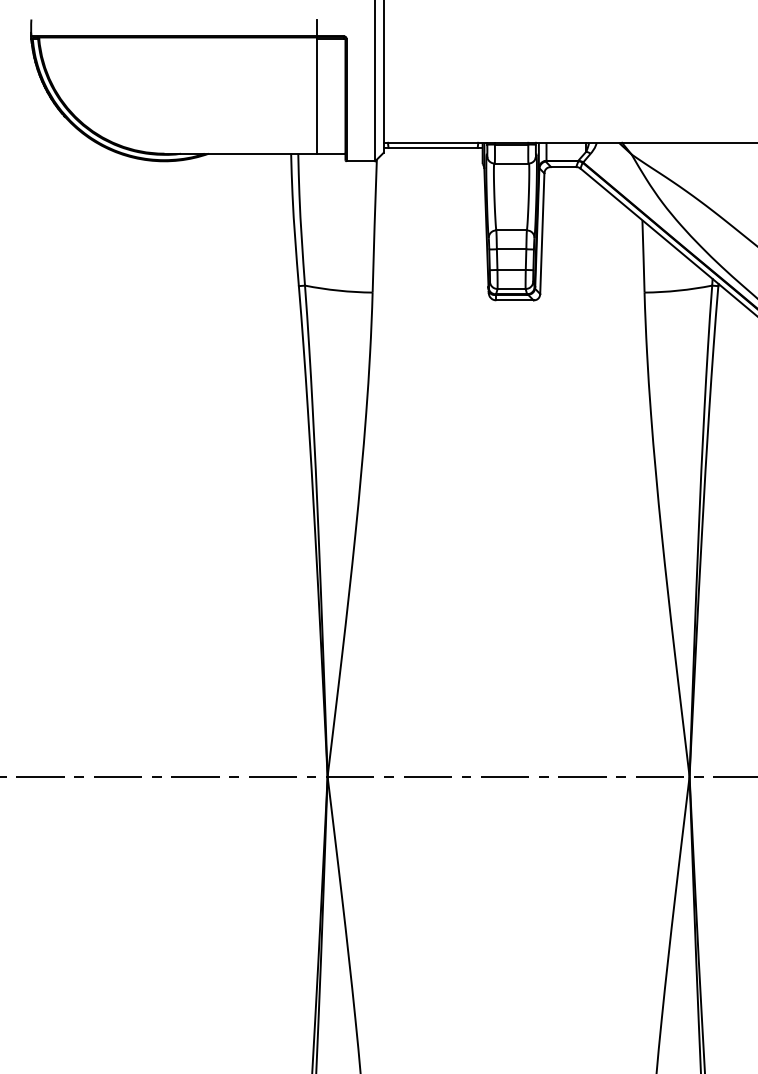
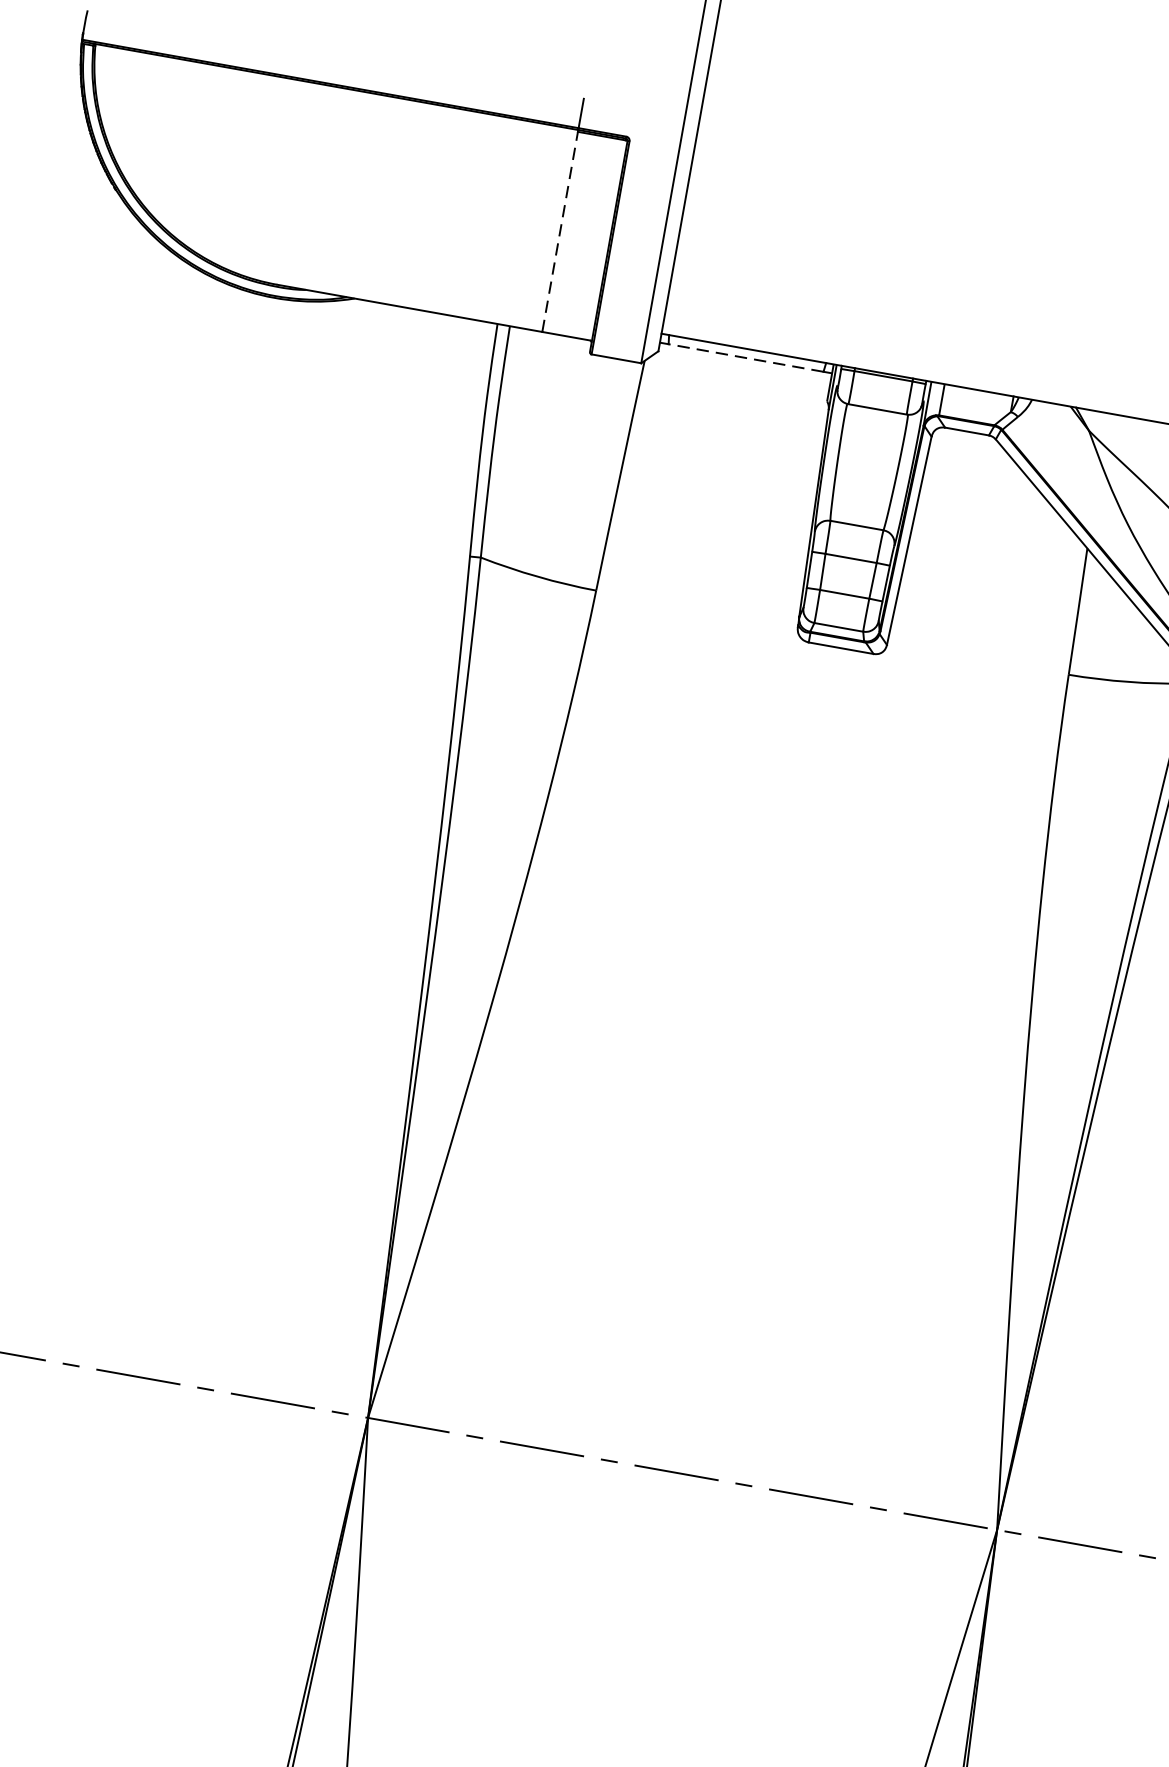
line: (316, 96) -> (559, 232), solid -> dashed
line: (433, 147) -> (746, 357), solid -> dashed

